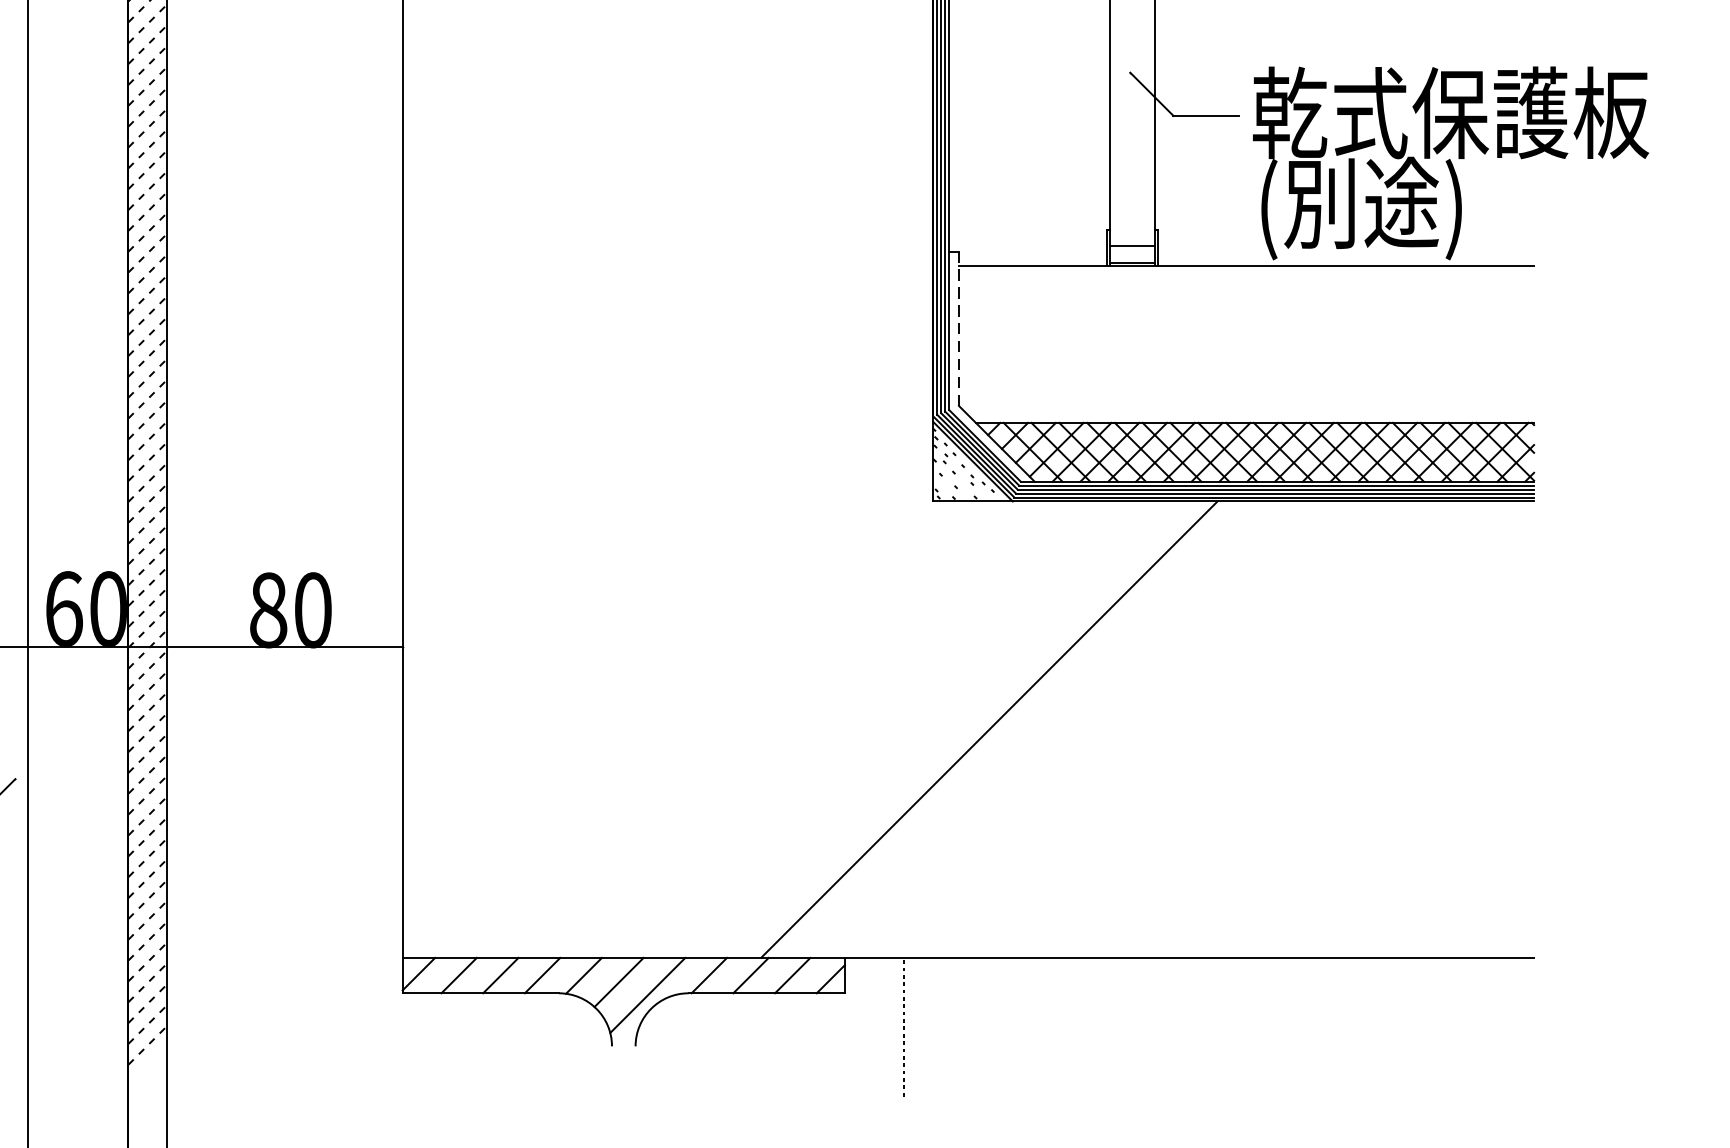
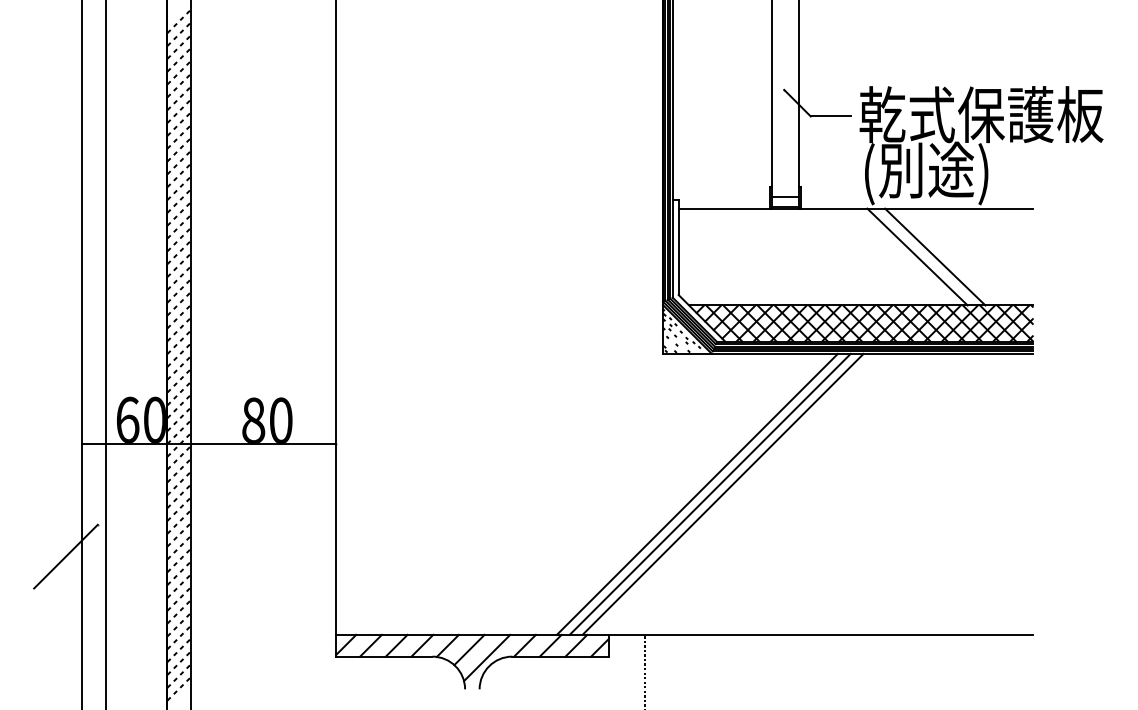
line: (958, 328) -> (678, 247), dashed -> solid
line: (1346, 343) -> (917, 256), added
line: (1376, 343) -> (935, 256), added
line: (1008, 728) -> (709, 493), added
line: (1030, 728) -> (722, 493), added

